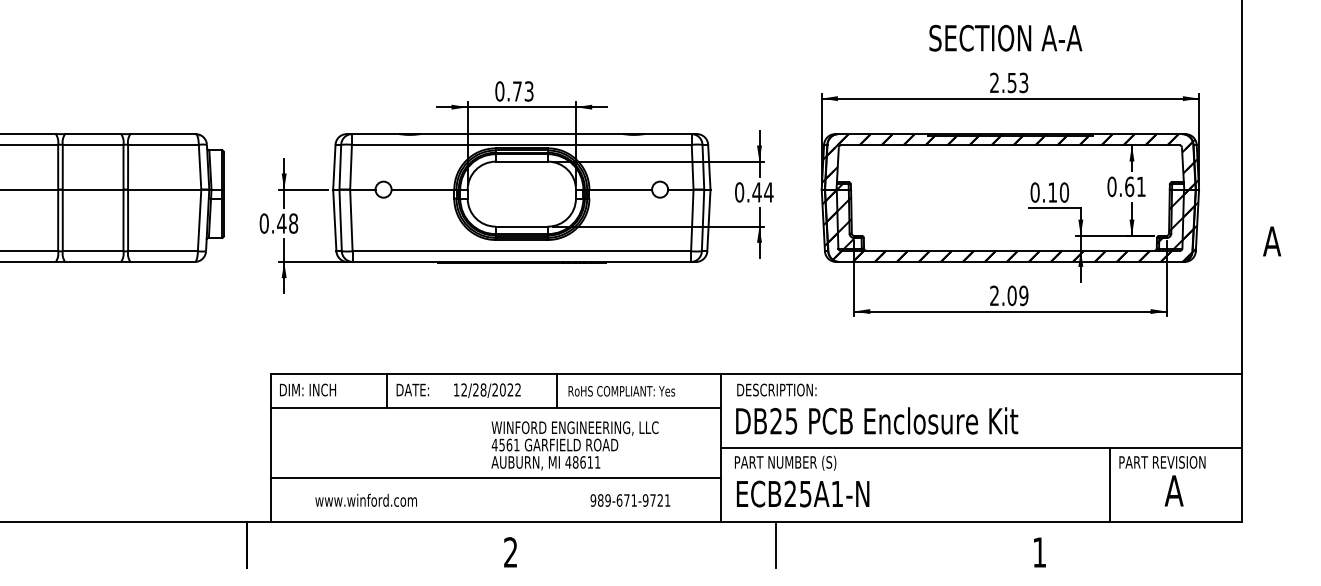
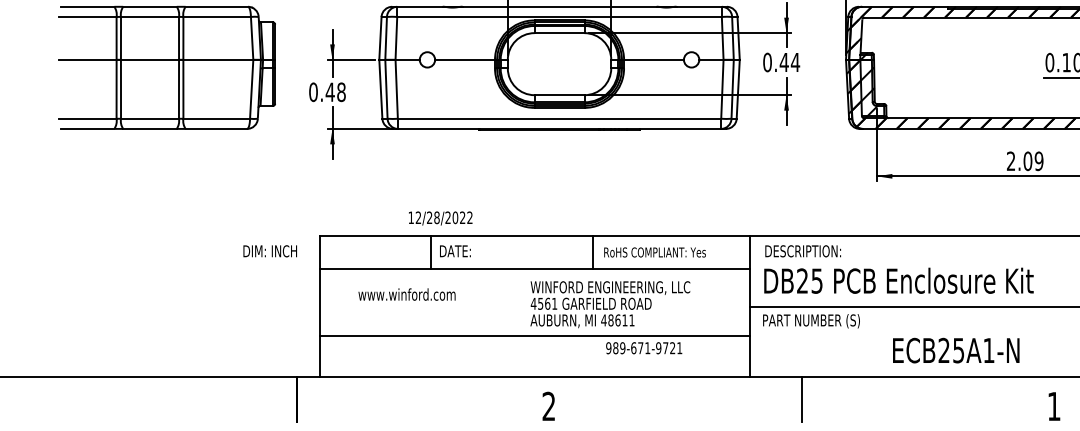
text: (307, 389) -> (269, 250), moved
text: (487, 390) -> (440, 218), moved
text: (803, 493) -> (956, 350), moved
text: (365, 499) -> (406, 293), moved
text: (630, 500) -> (644, 348), moved

